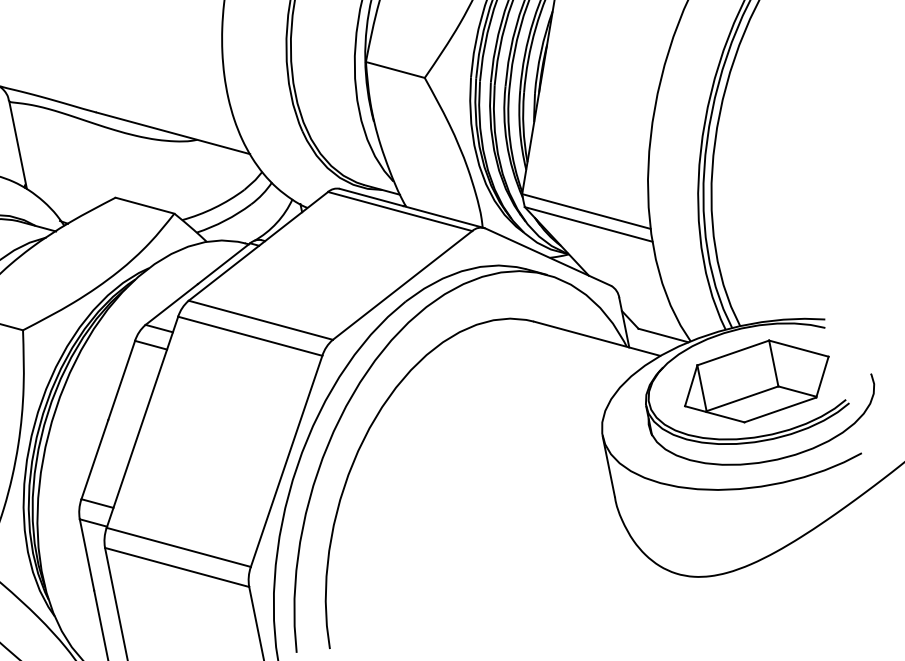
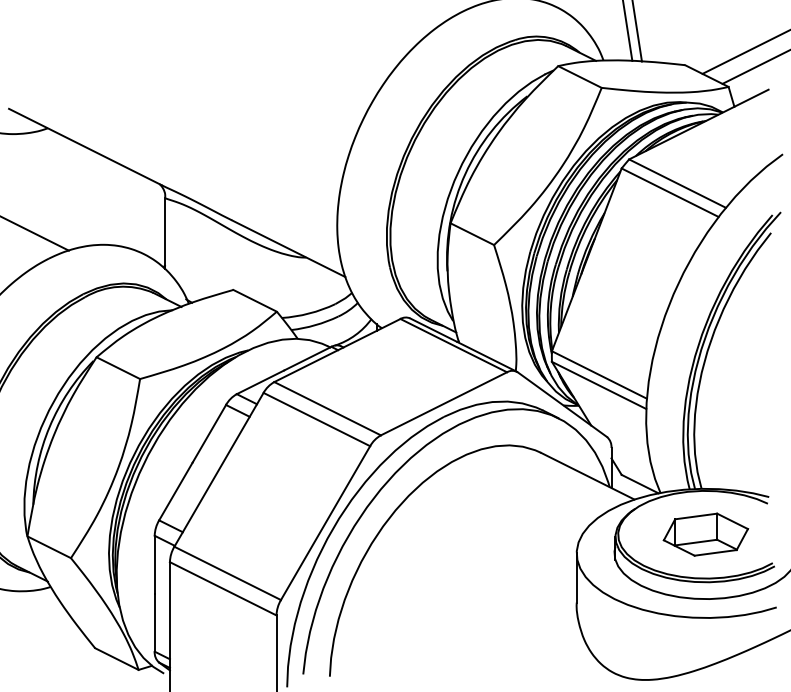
part: (756, 381) -> (705, 534), size x0.7

